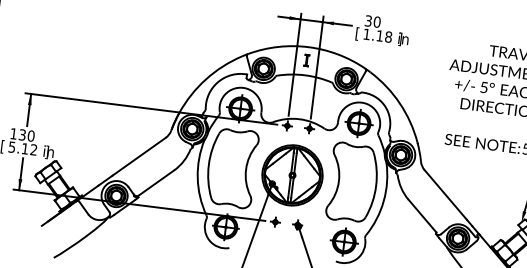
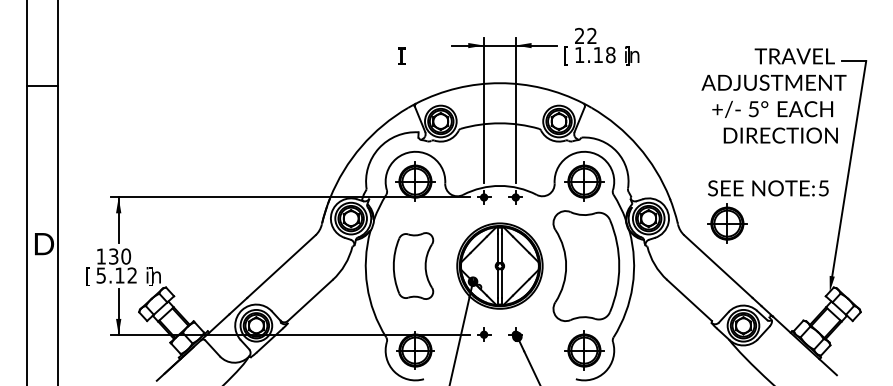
text: (372, 21) -> (585, 36), 30 -> 22
part: (306, 59) -> (401, 55), moved
part: (455, 165) -> (727, 223), added
part: (231, 167) -> (413, 265), size x0.6

